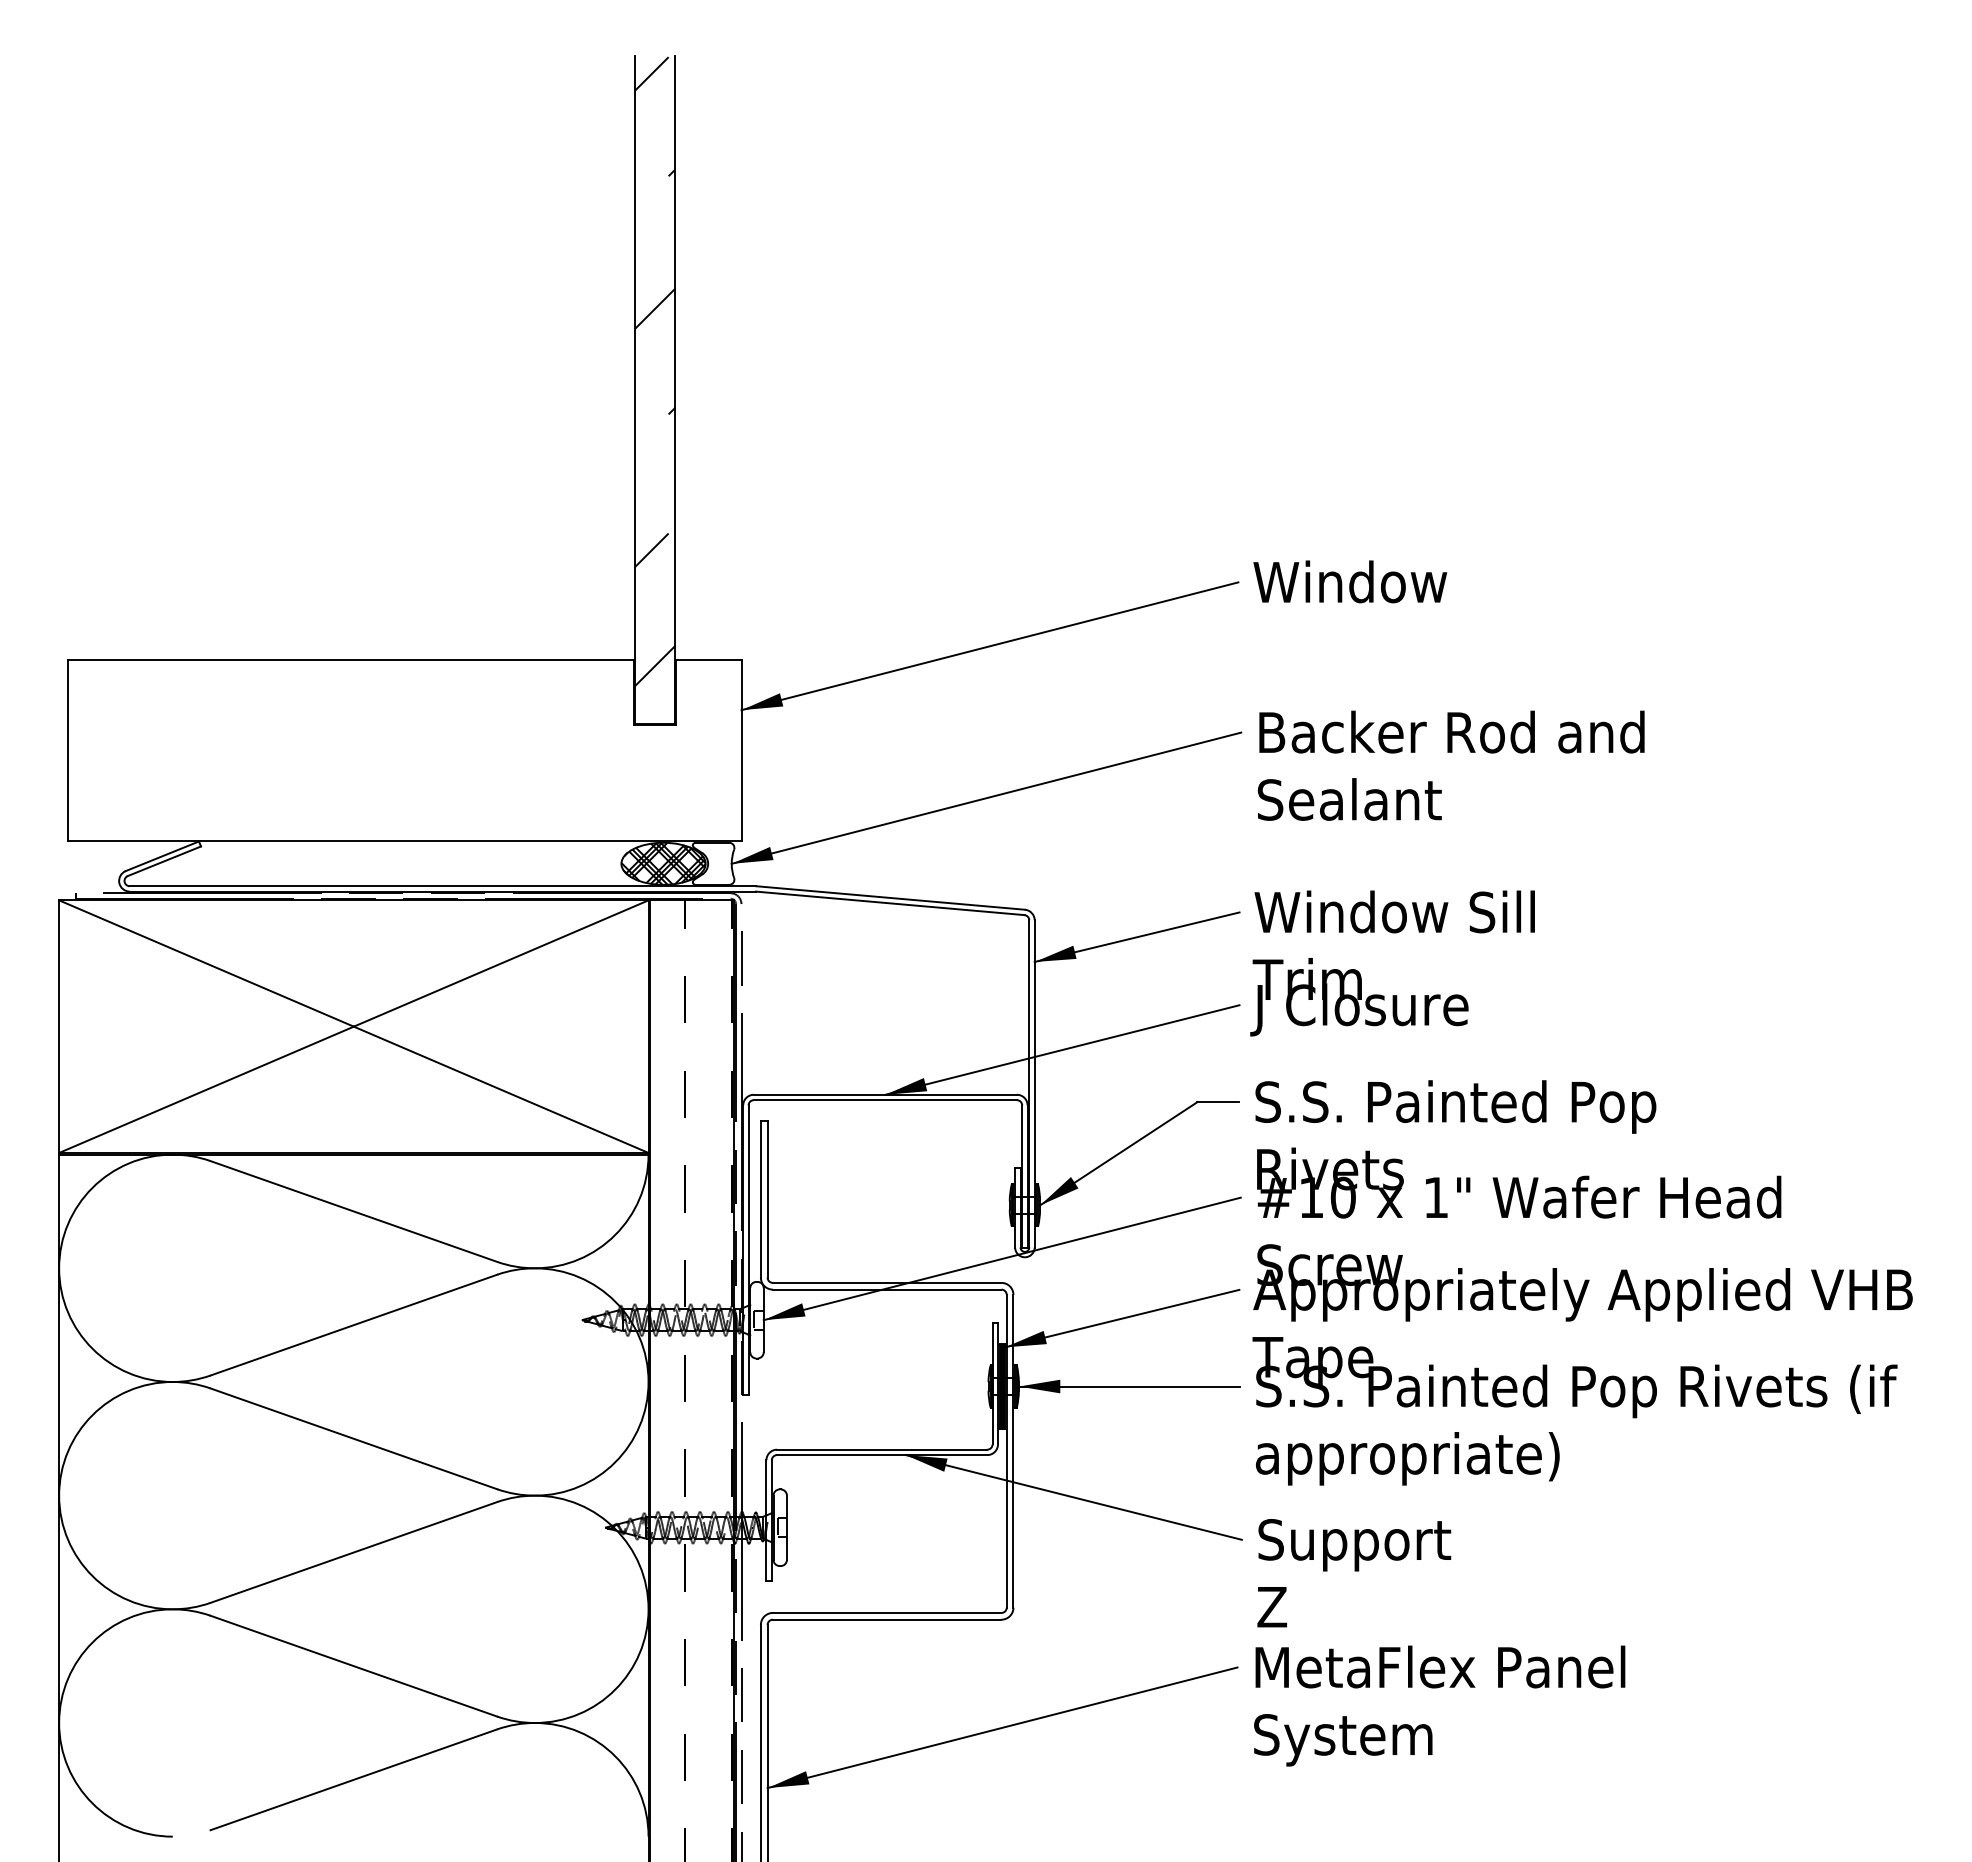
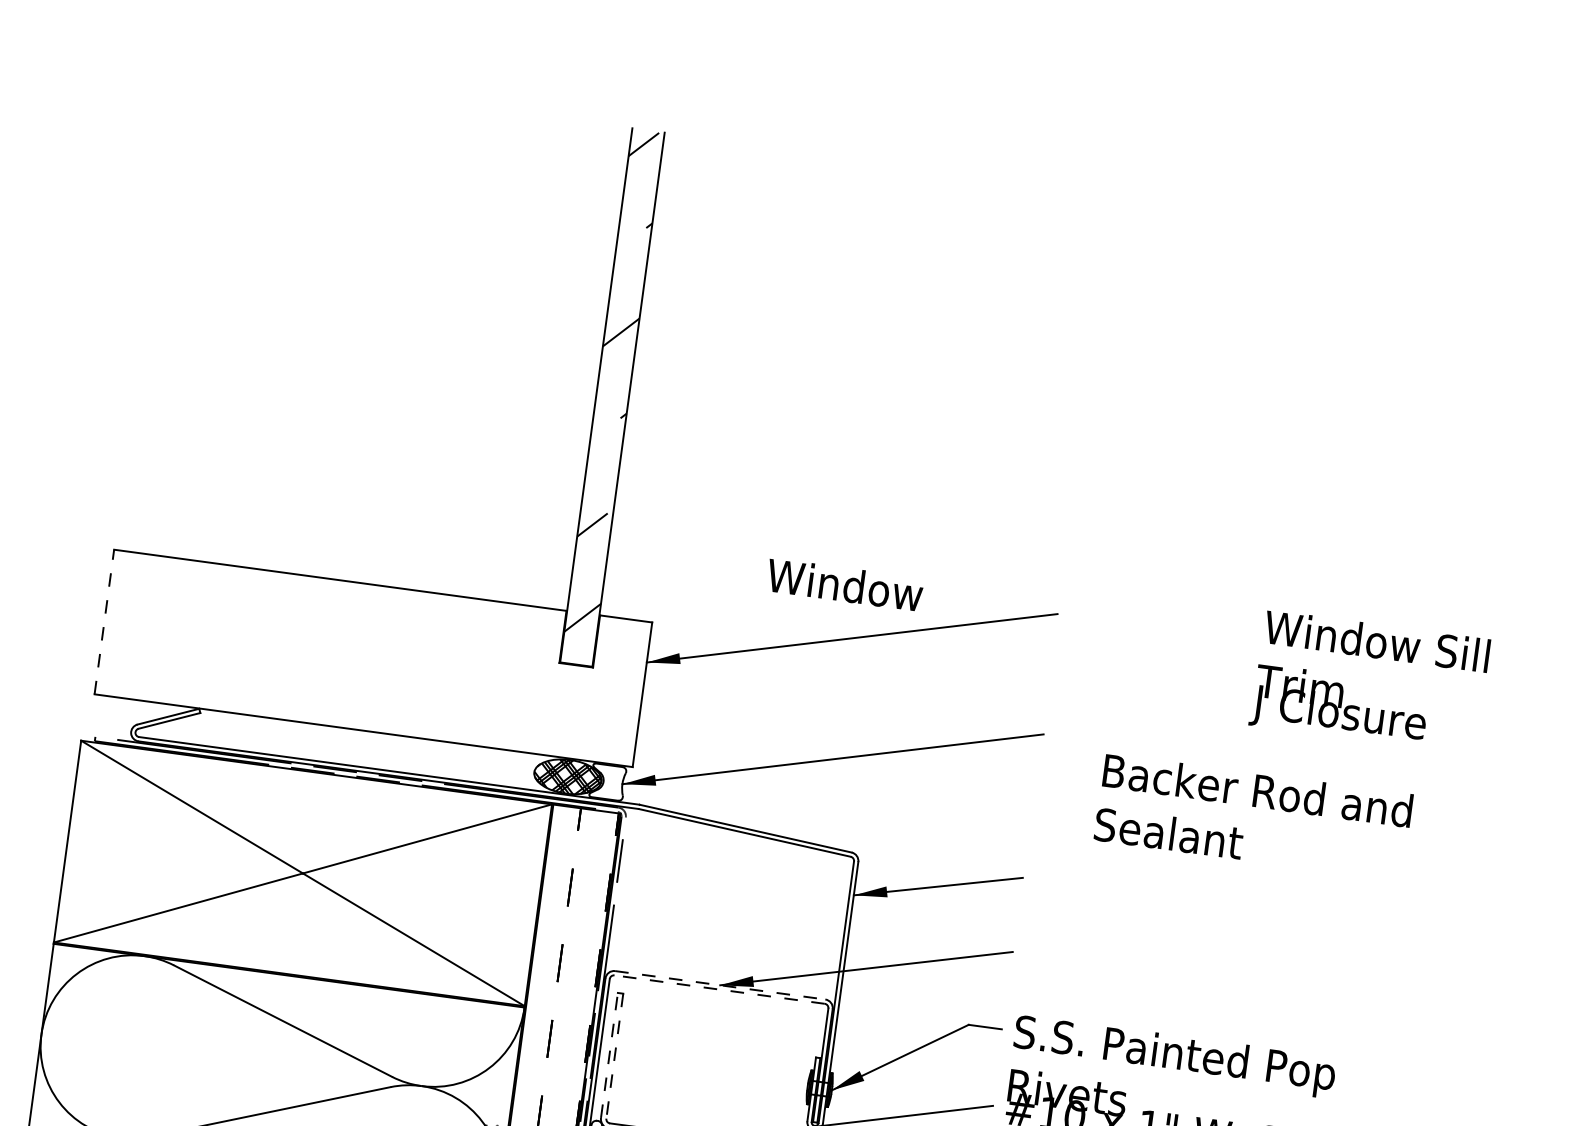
text: (1350, 581) -> (845, 584), moved
line: (67, 750) -> (104, 621), solid -> dashed
text: (1450, 765) -> (1253, 817), moved
text: (1392, 963) -> (1369, 682), moved
line: (885, 1094) -> (720, 985), solid -> dashed
line: (885, 1100) -> (719, 989), solid -> dashed
line: (760, 1198) -> (609, 1054), solid -> dashed
line: (767, 1199) -> (614, 1056), solid -> dashed

